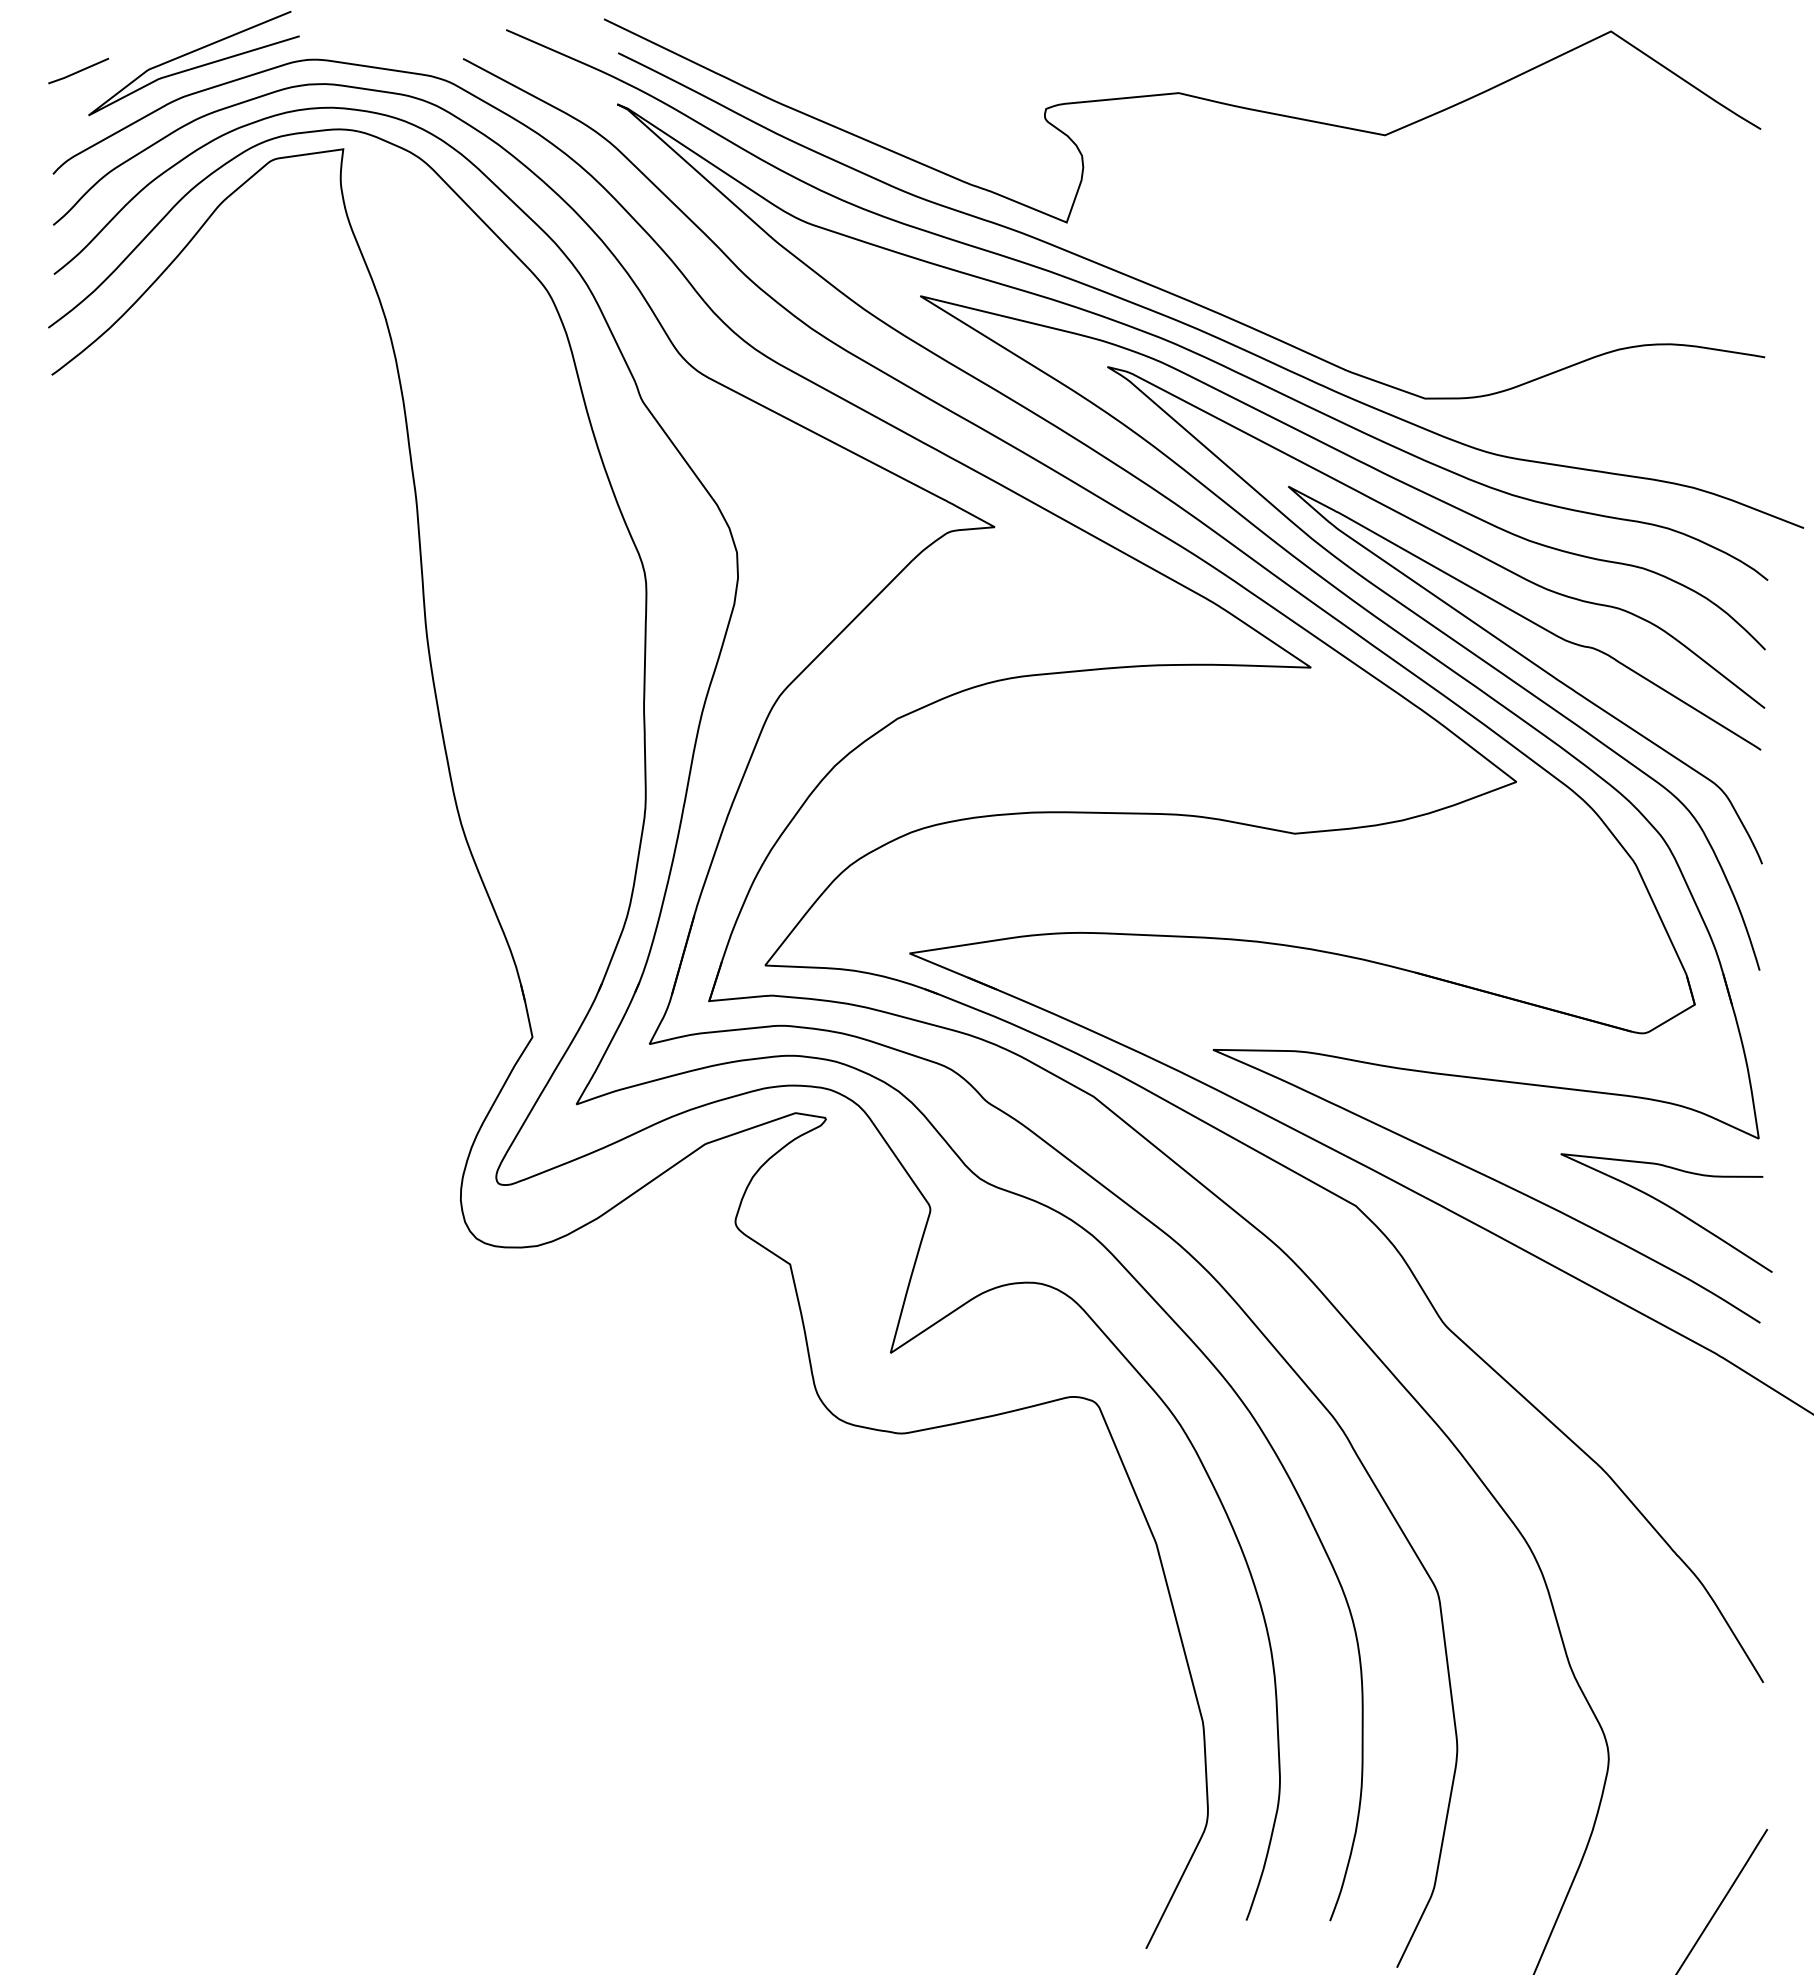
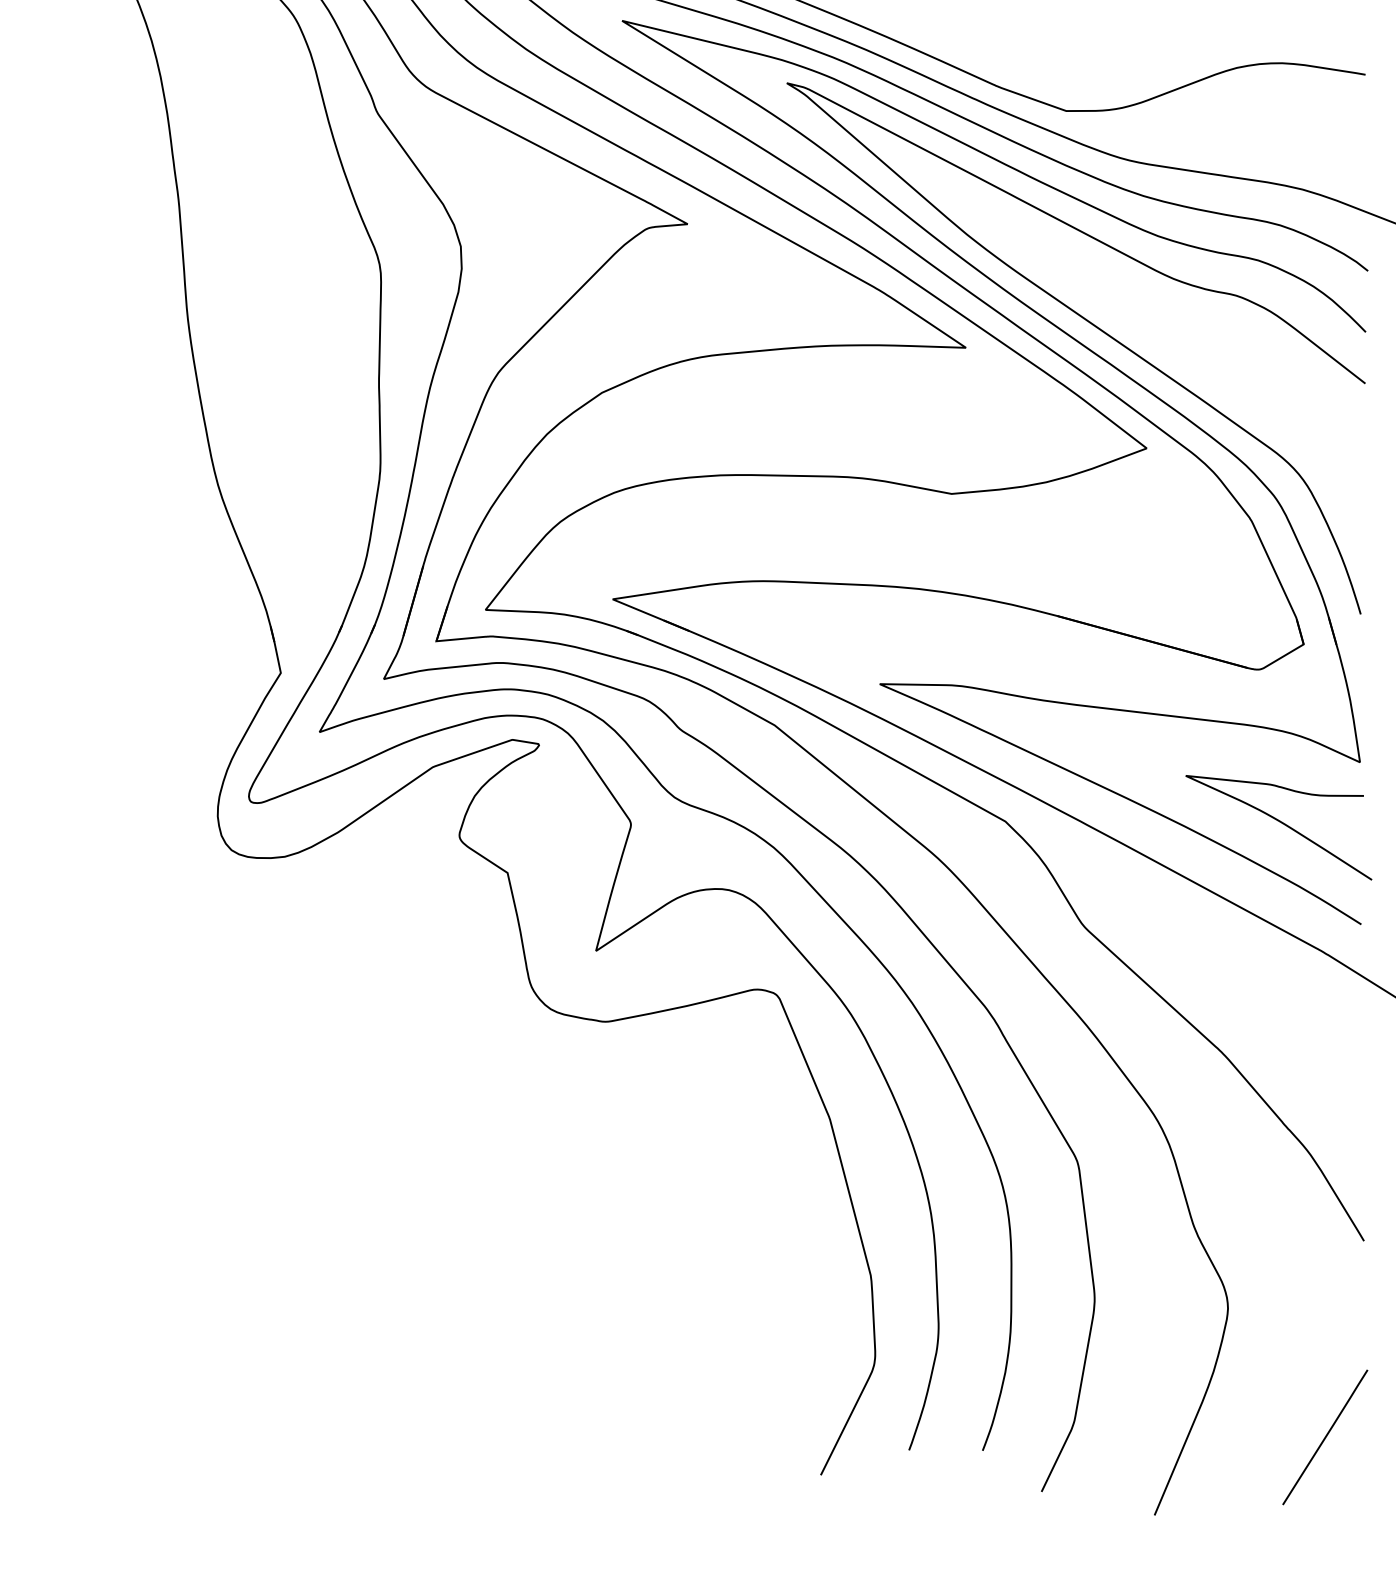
curve: (1531, 663) -> (1159, 344), removed

